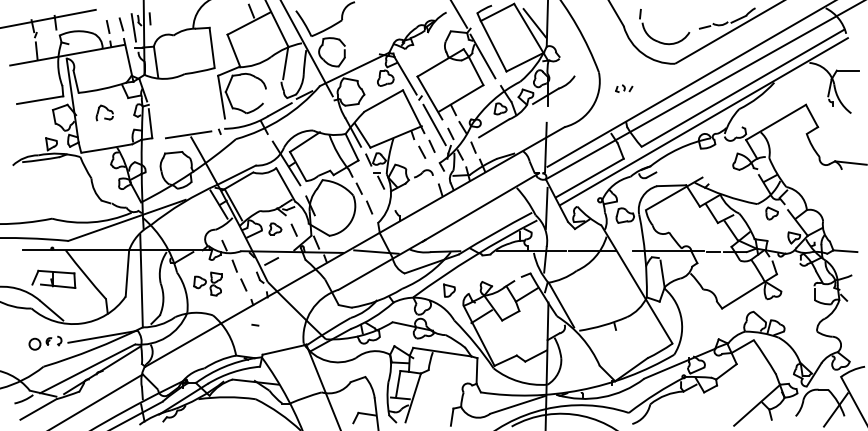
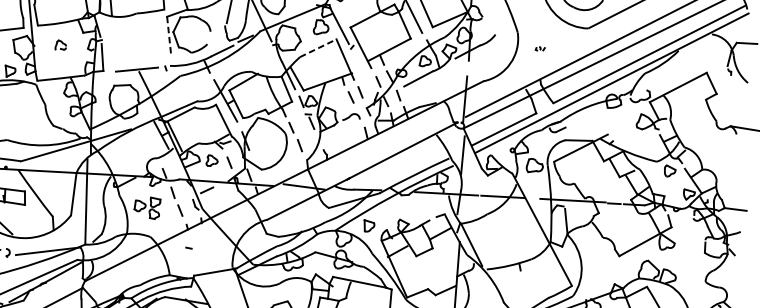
part: (624, 88) -> (540, 48), size x0.6
line: (221, 97) -> (169, 36), solid -> dashed
line: (384, 100) -> (319, 47), solid -> dashed
part: (104, 112) -> (60, 44), size x0.7
line: (434, 124) -> (363, 72), removed

